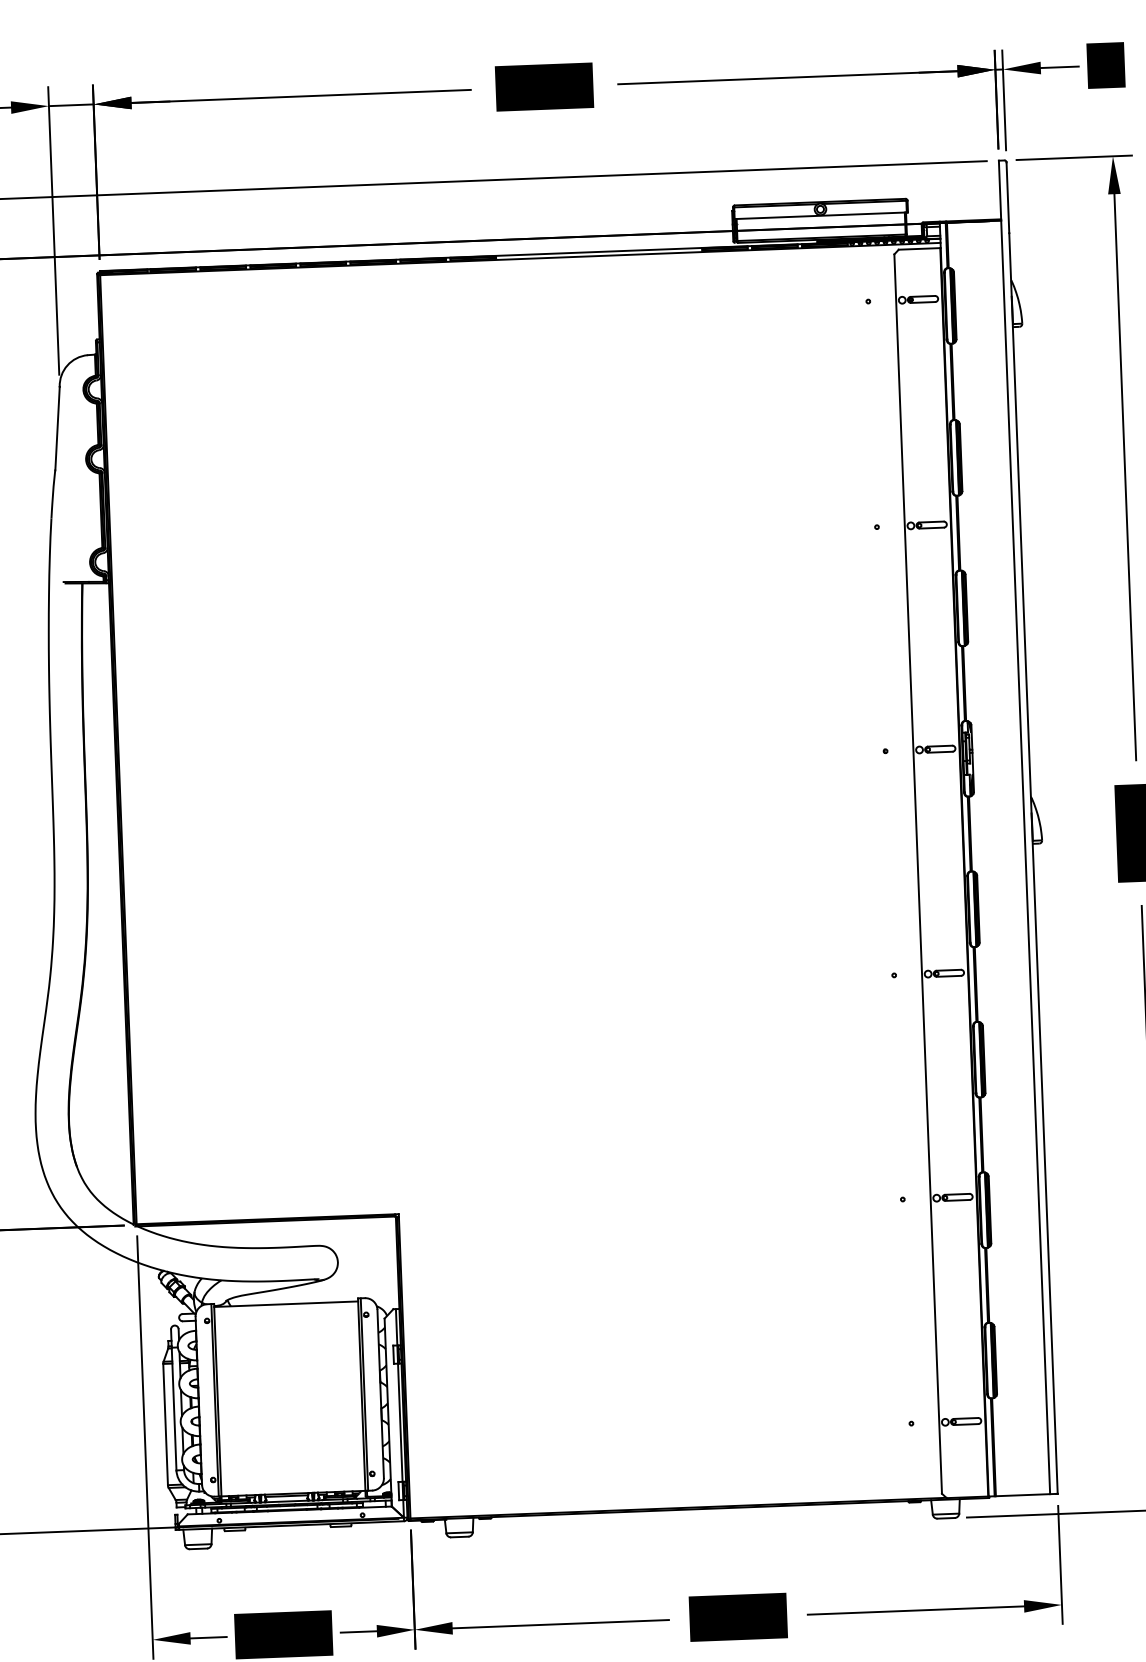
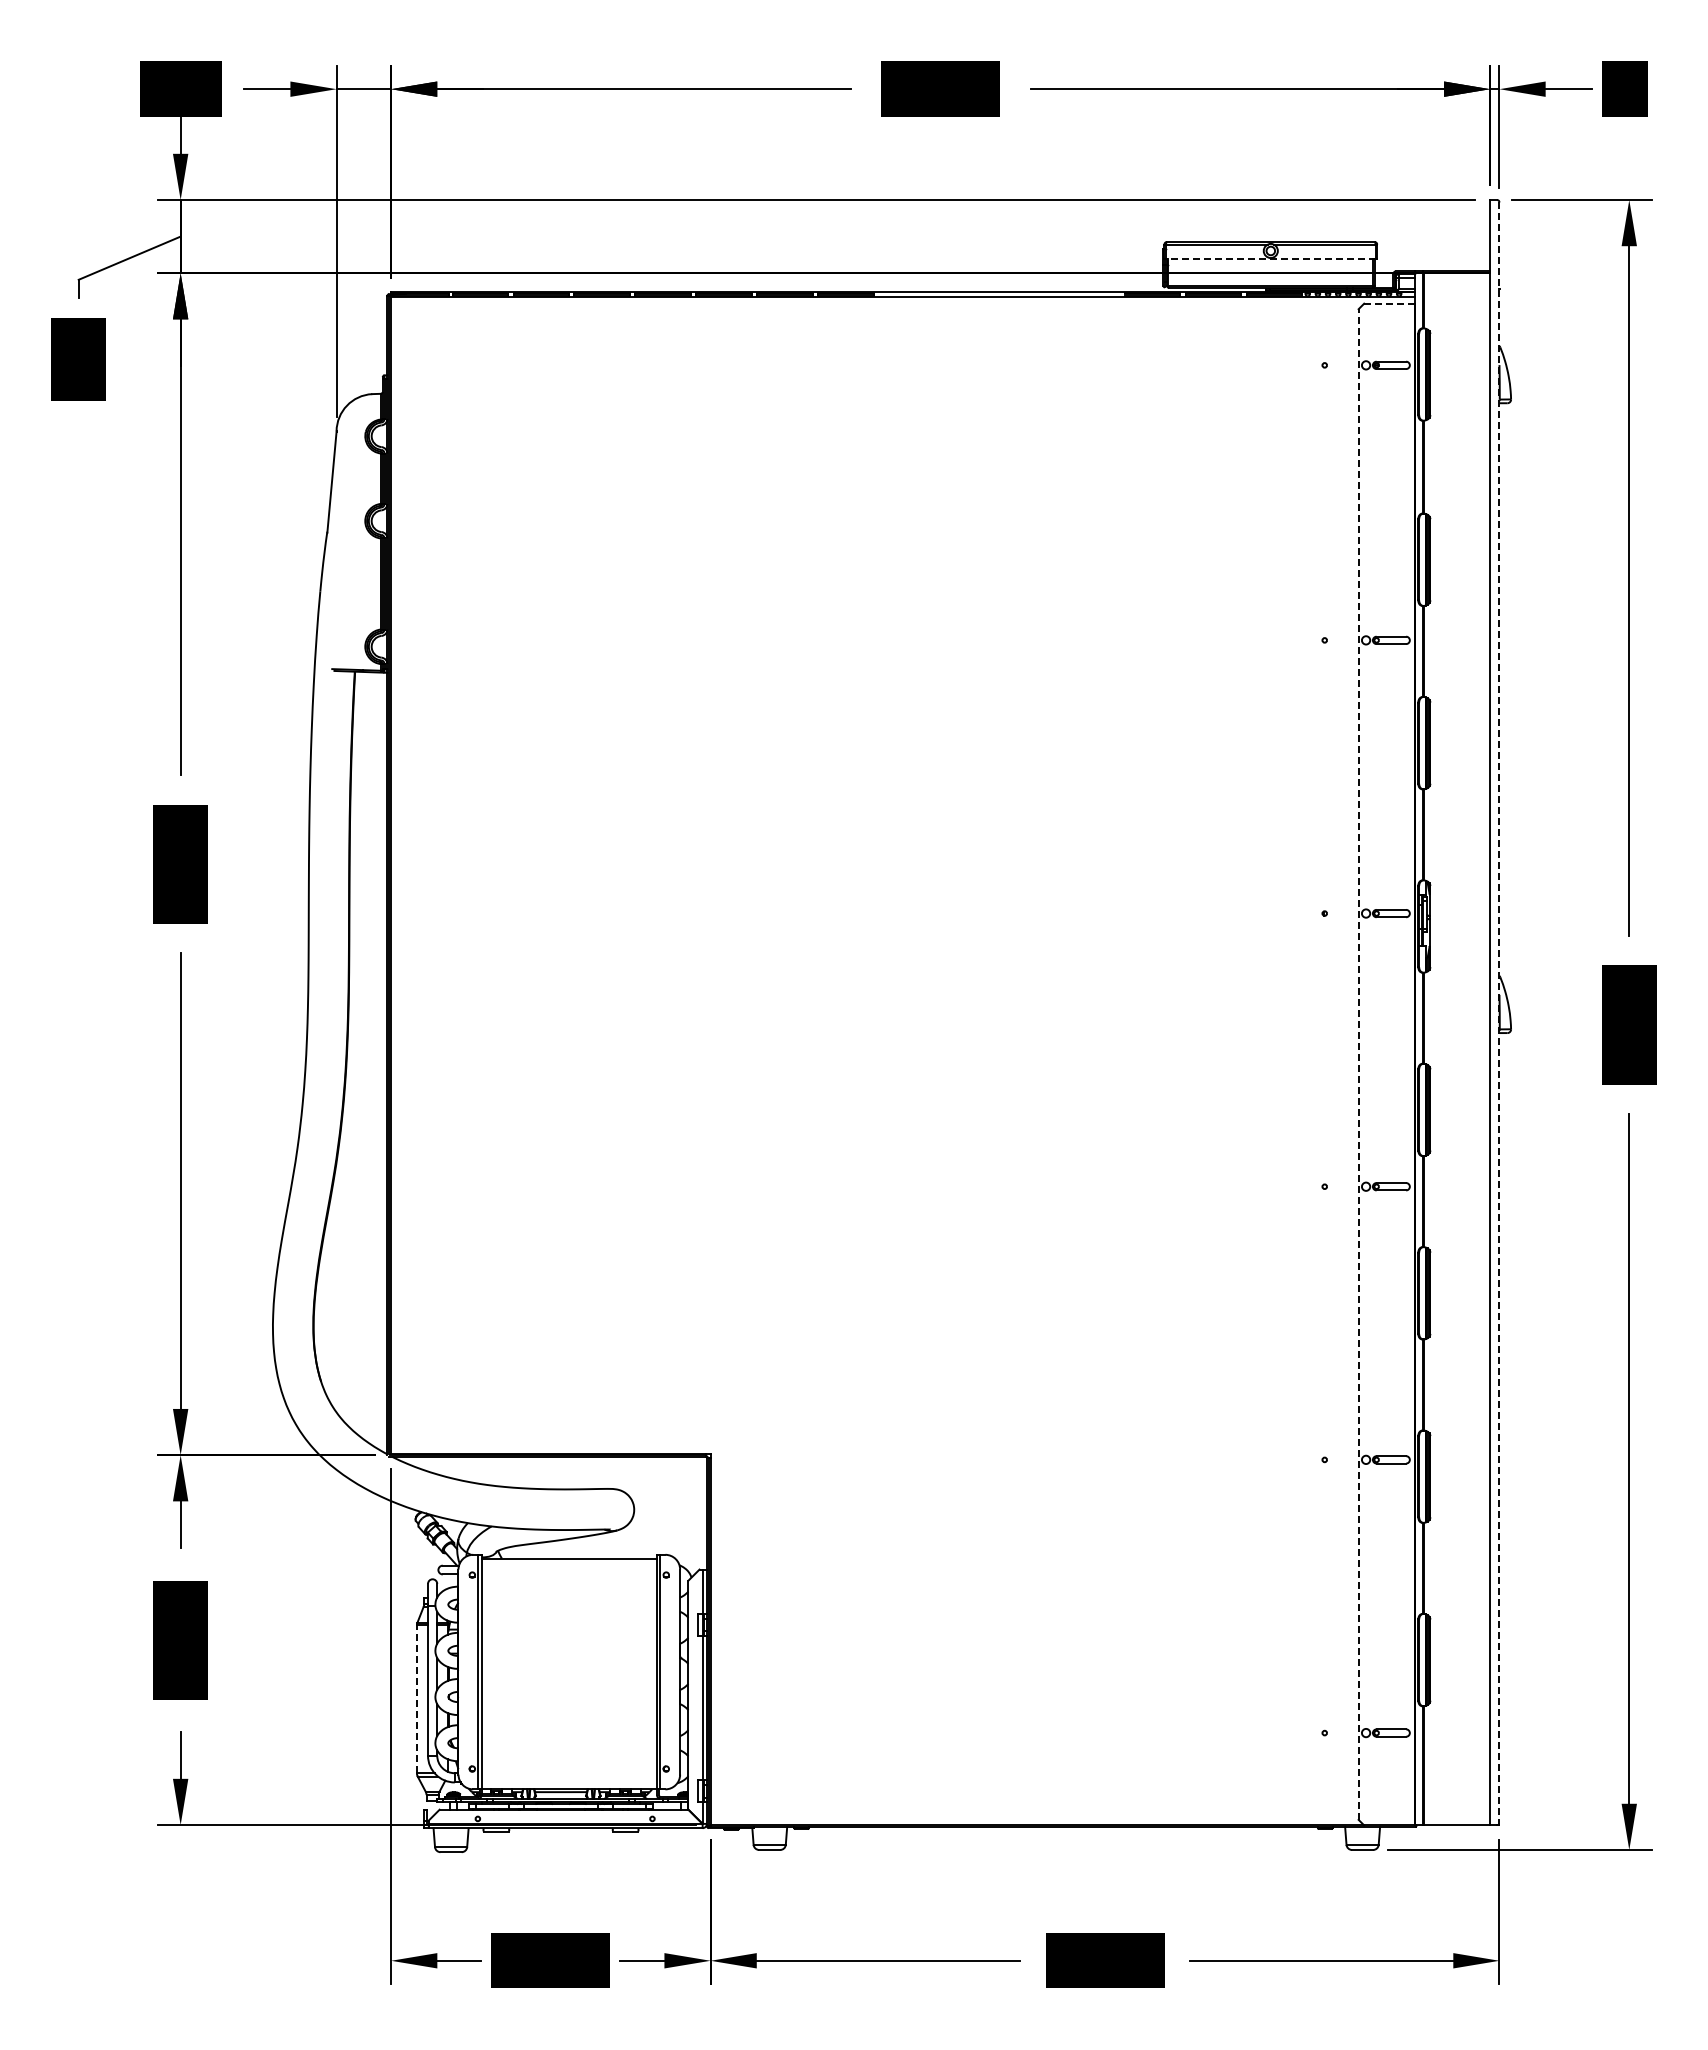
line: (820, 215) -> (1270, 258), solid -> dashed
line: (919, 248) -> (1389, 303), solid -> dashed
line: (1032, 828) -> (1499, 1014), solid -> dashed
line: (918, 874) -> (1358, 1064), solid -> dashed
line: (165, 1424) -> (416, 1699), solid -> dashed

